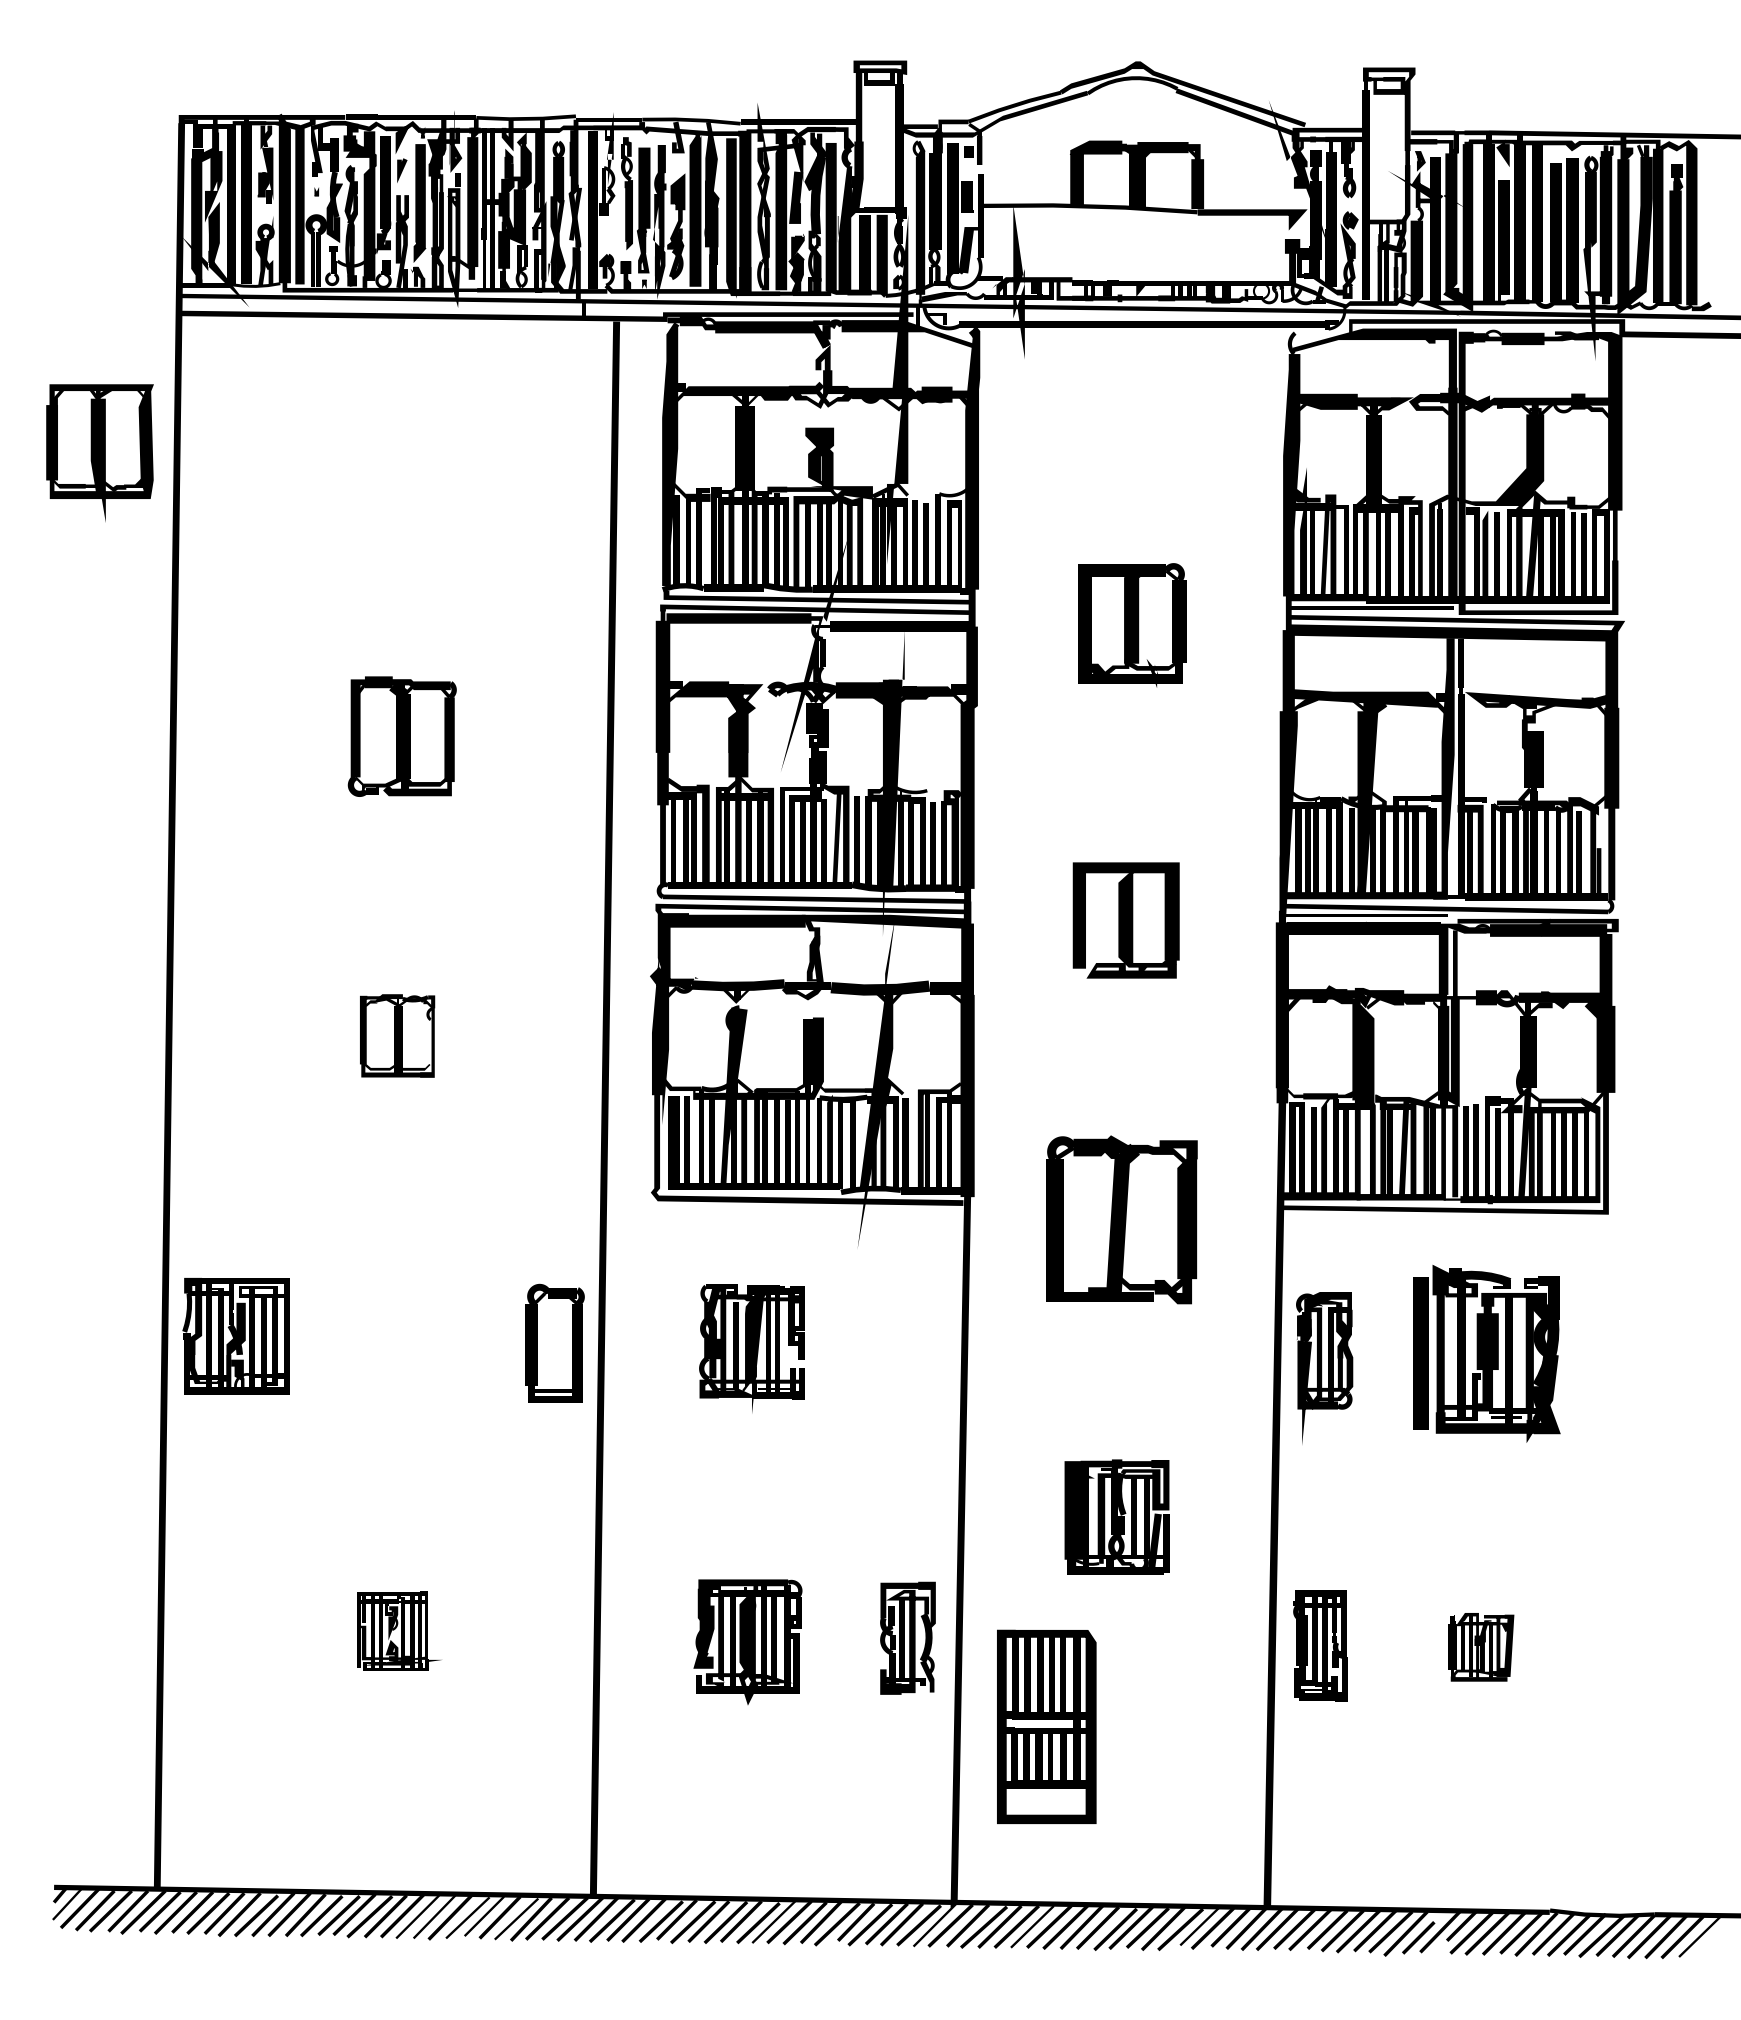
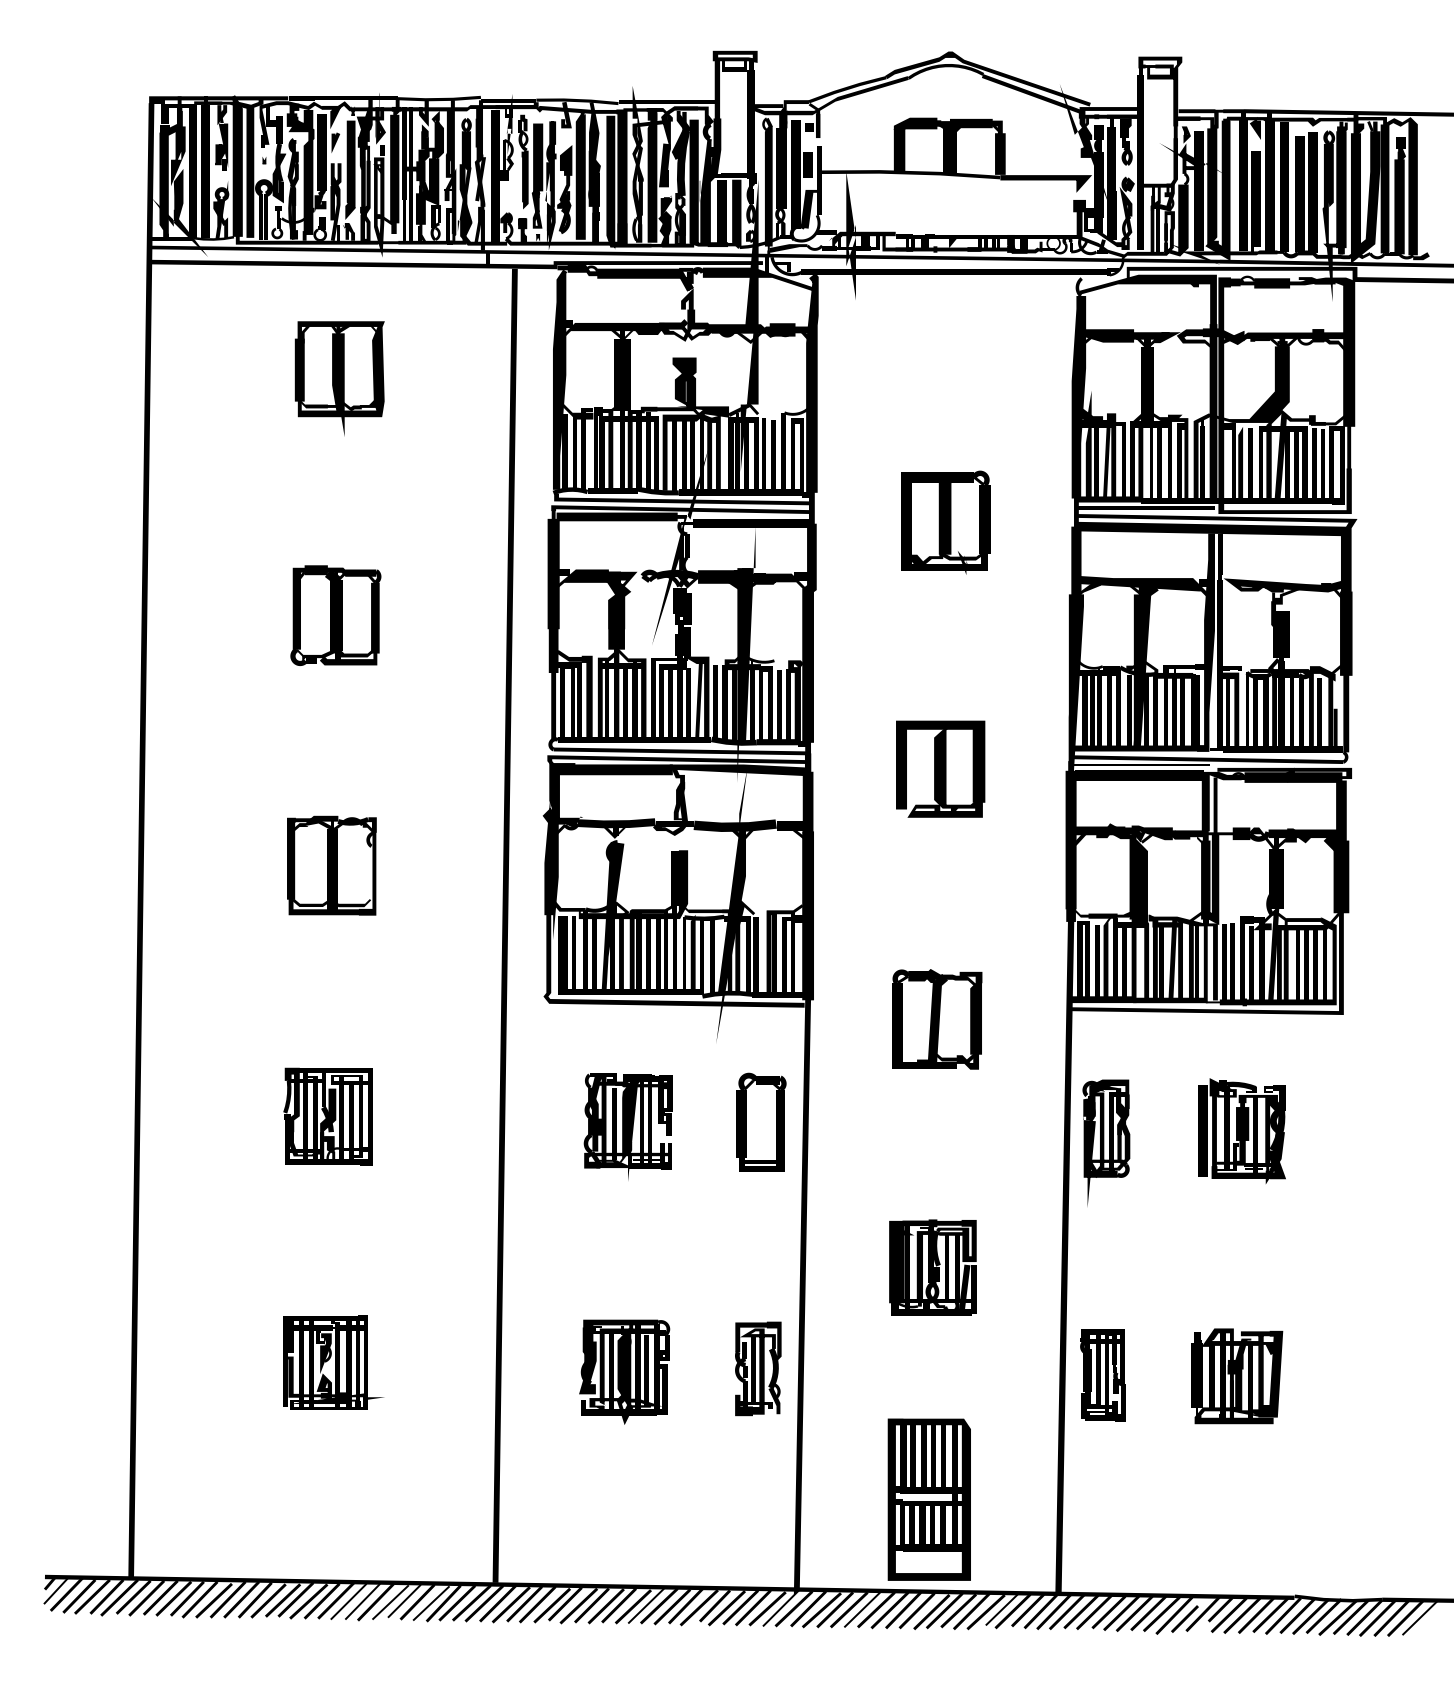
part: (99, 453) -> (339, 379), moved
part: (397, 1035) -> (331, 865), size x1.43
part: (1122, 1219) -> (937, 1019), size x0.71
part: (235, 1336) -> (327, 1116), moved
part: (554, 1342) -> (761, 1121), moved
part: (1487, 1353) -> (1242, 1130), size x0.71
part: (399, 1630) -> (333, 1362), size x1.43
part: (1481, 1647) -> (1237, 1376), size x1.67
part: (1046, 1726) -> (929, 1499), moved

